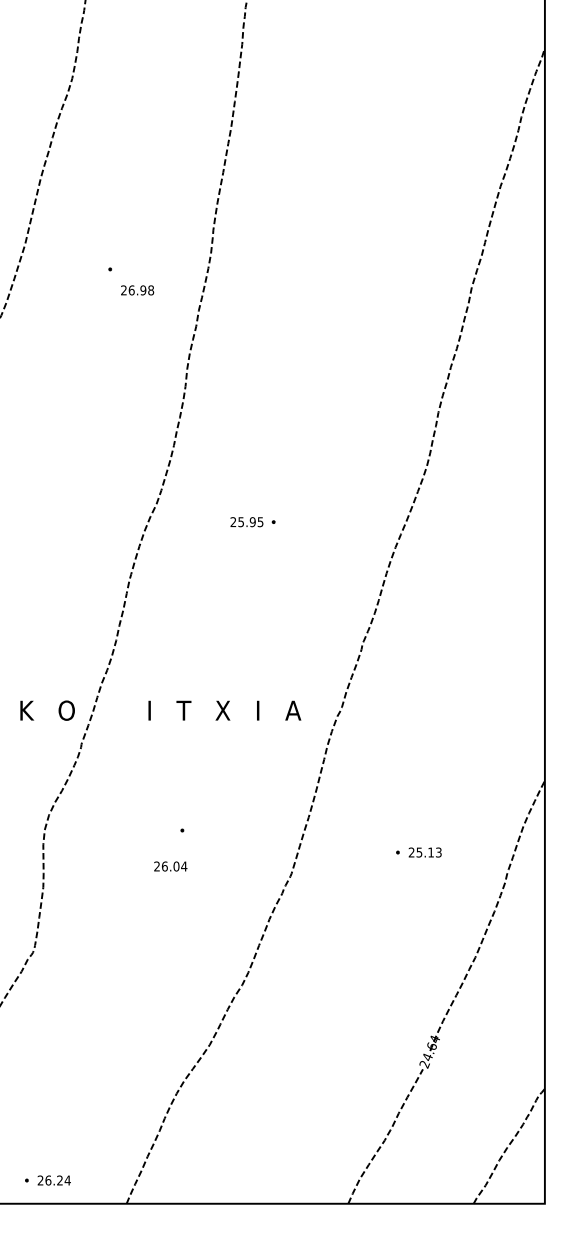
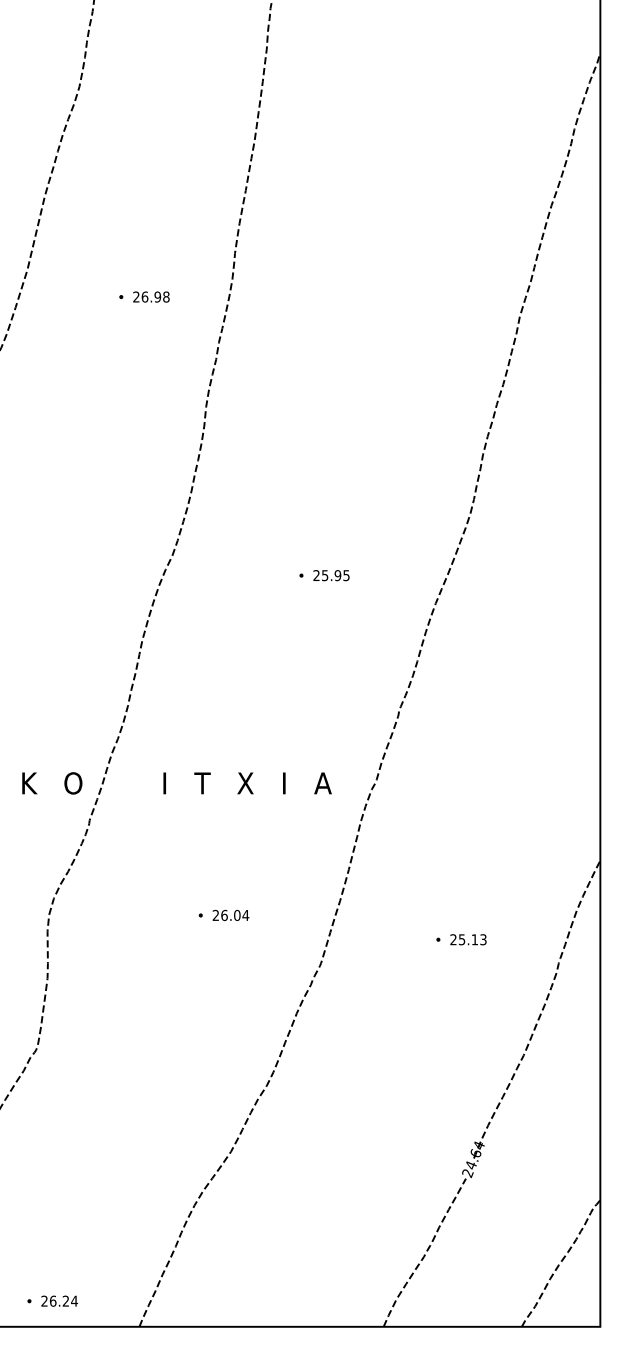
text: (137, 290) -> (151, 297), moved
text: (246, 522) -> (330, 575), moved
text: (170, 866) -> (230, 915), moved

